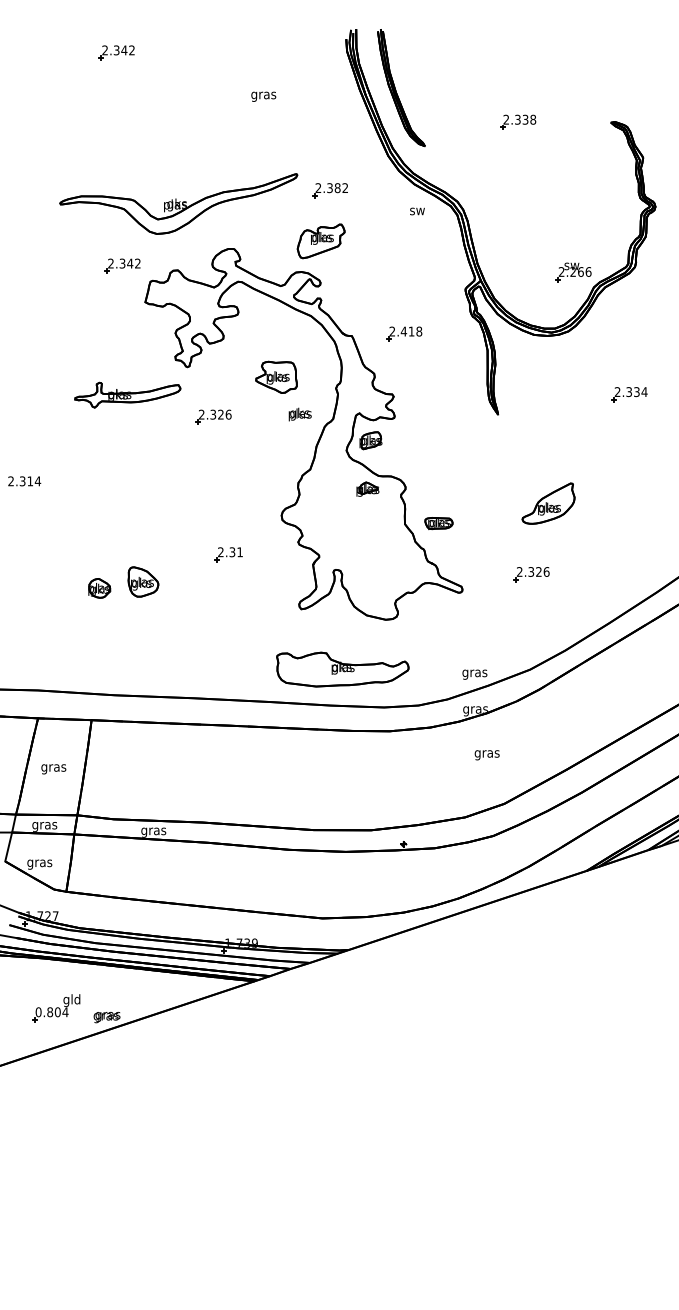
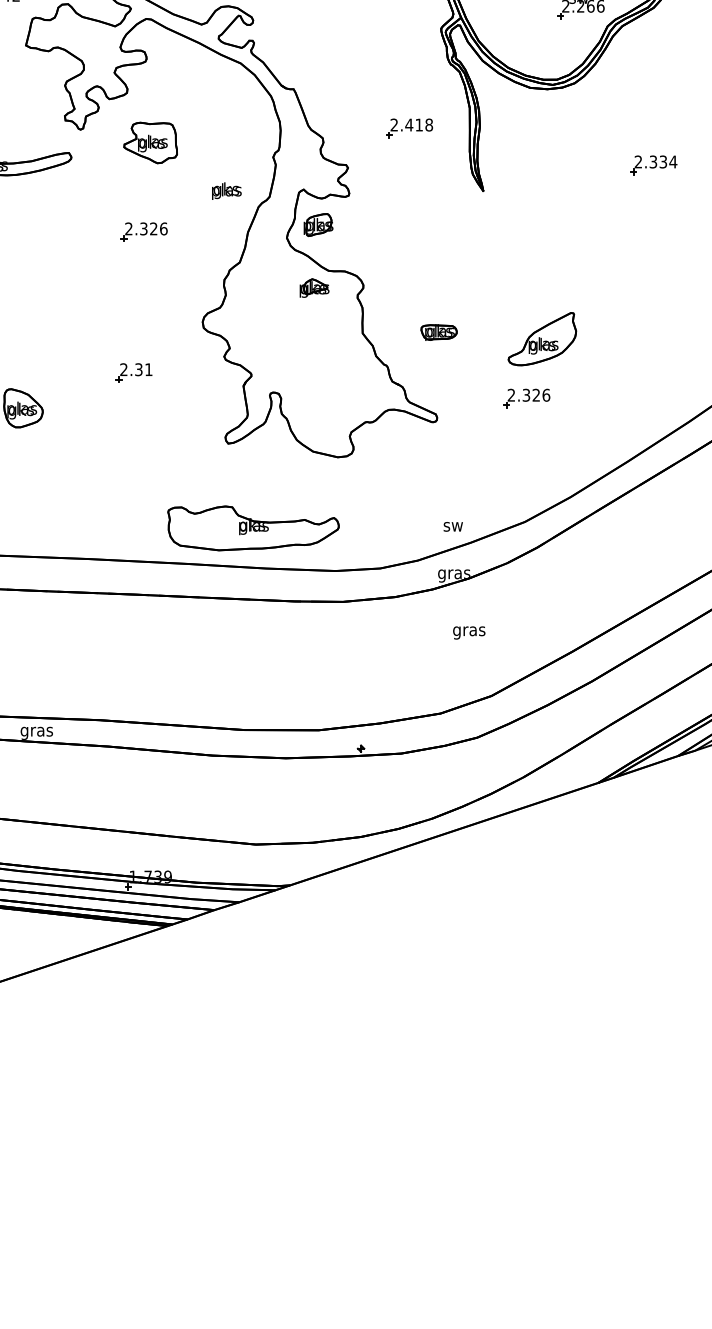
part: (404, 333) -> (409, 127), moved
part: (276, 376) -> (150, 141), moved
part: (213, 416) -> (144, 231), moved
part: (548, 503) -> (542, 338), moved
part: (438, 523) -> (438, 332), moved
part: (342, 669) -> (253, 528), moved
text: (474, 674) -> (452, 528), gras -> sw

